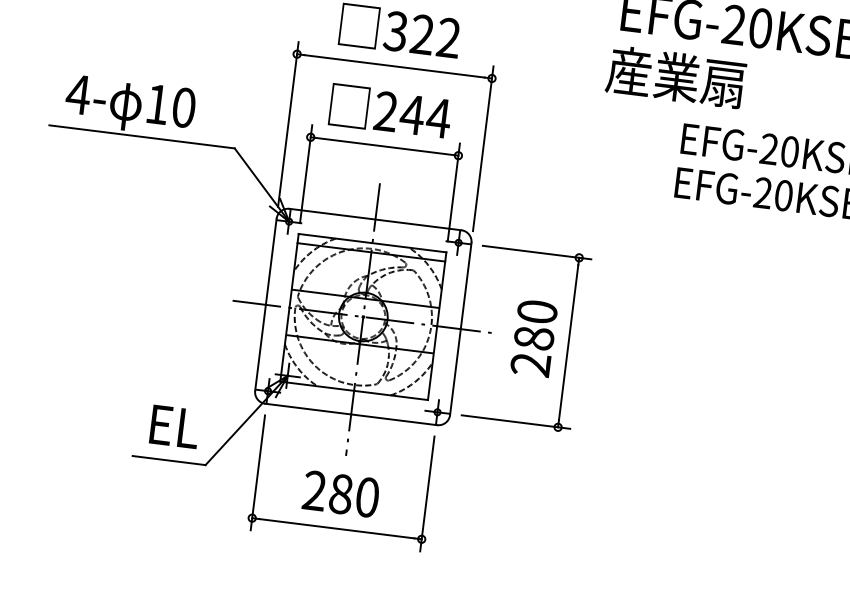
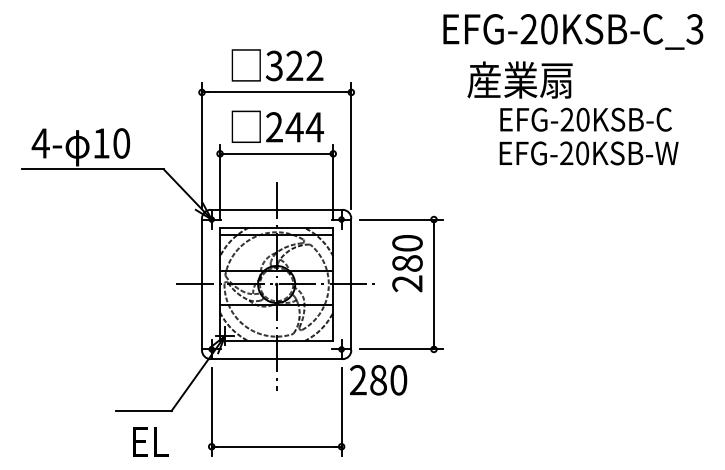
text: (675, 76) -> (519, 79), moved
text: (534, 338) -> (407, 263), moved
text: (174, 426) -> (150, 441), moved
text: (341, 494) -> (378, 380), moved

